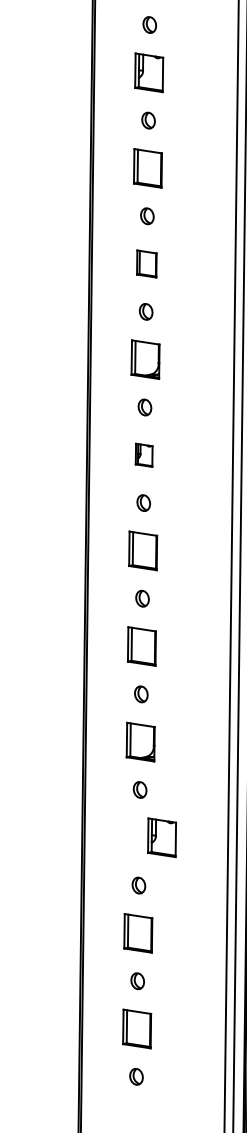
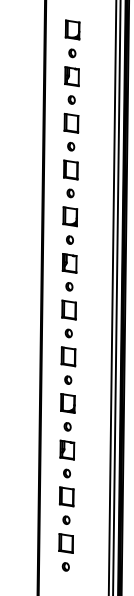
part: (145, 262) -> (70, 169), size x1.43
part: (143, 455) -> (69, 263), size x1.67
part: (162, 836) -> (67, 449), moved

